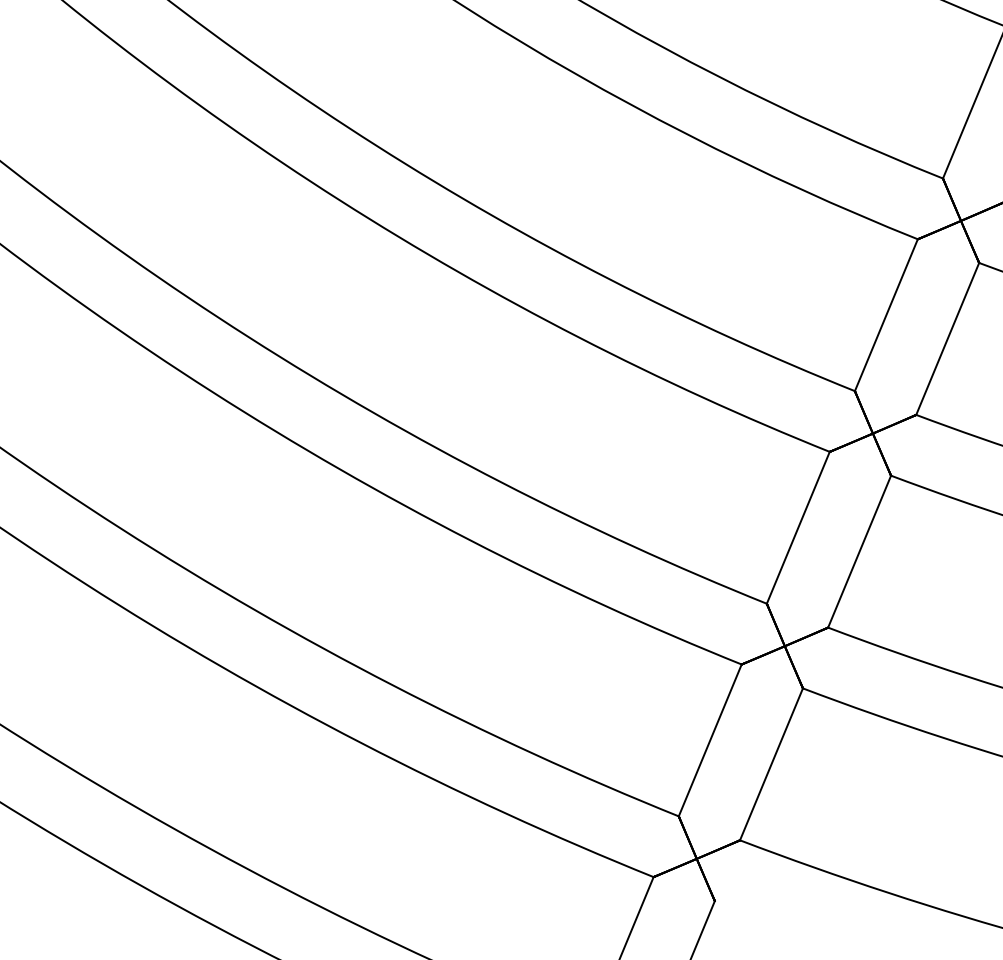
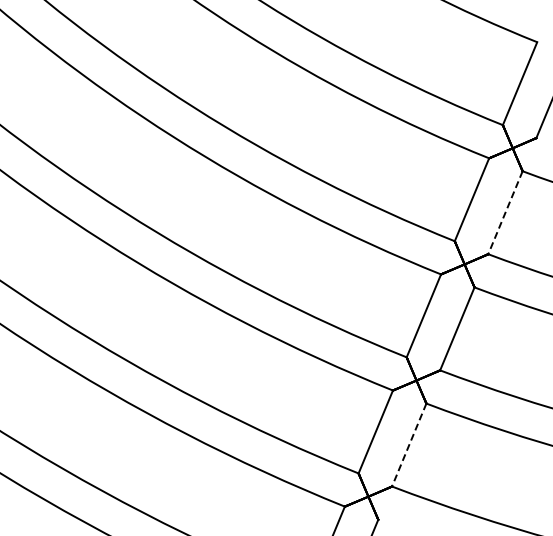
line: (947, 338) -> (505, 212), solid -> dashed
line: (771, 765) -> (409, 445), solid -> dashed

